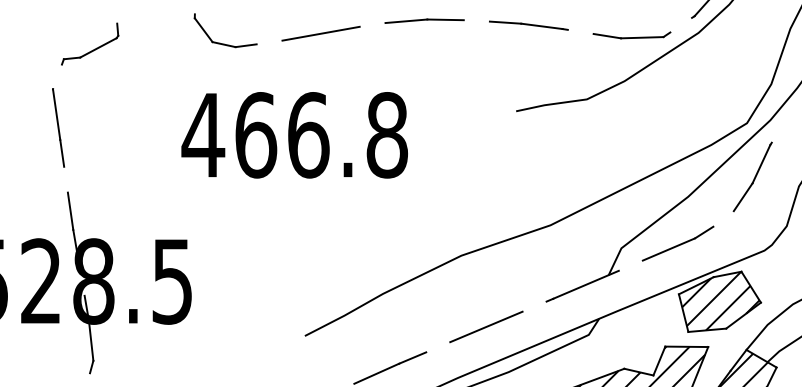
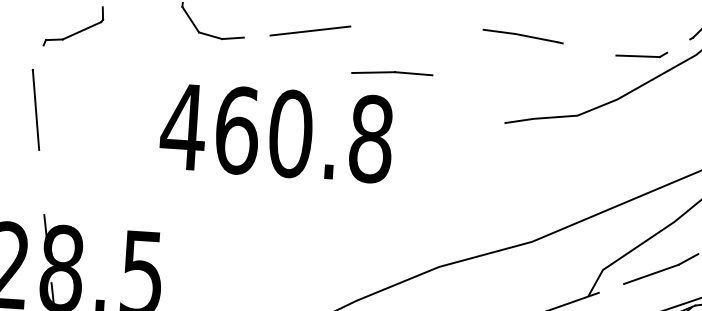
part: (424, 20) -> (392, 73), moved
line: (607, 36) -> (602, 52), removed
text: (308, 135) -> (290, 134), 466.8 -> 460.8
line: (70, 210) -> (42, 195), removed

